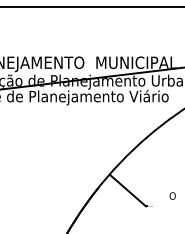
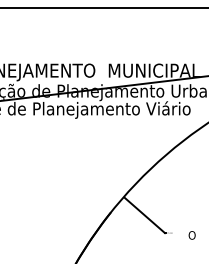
text: (172, 196) -> (191, 235), moved

